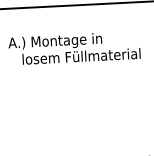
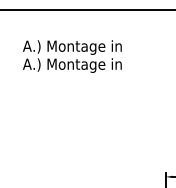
text: (75, 58) -> (92, 65), losem Füllmaterial -> A.) Montage in

